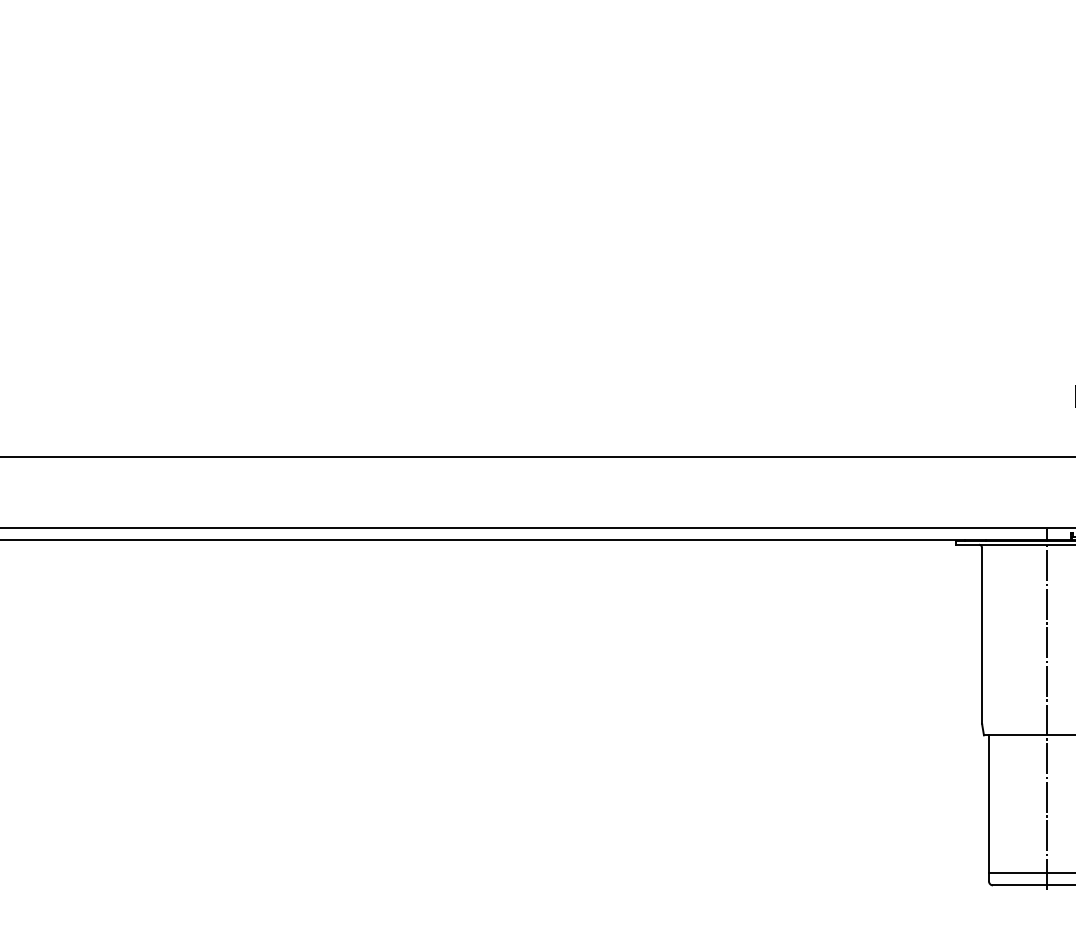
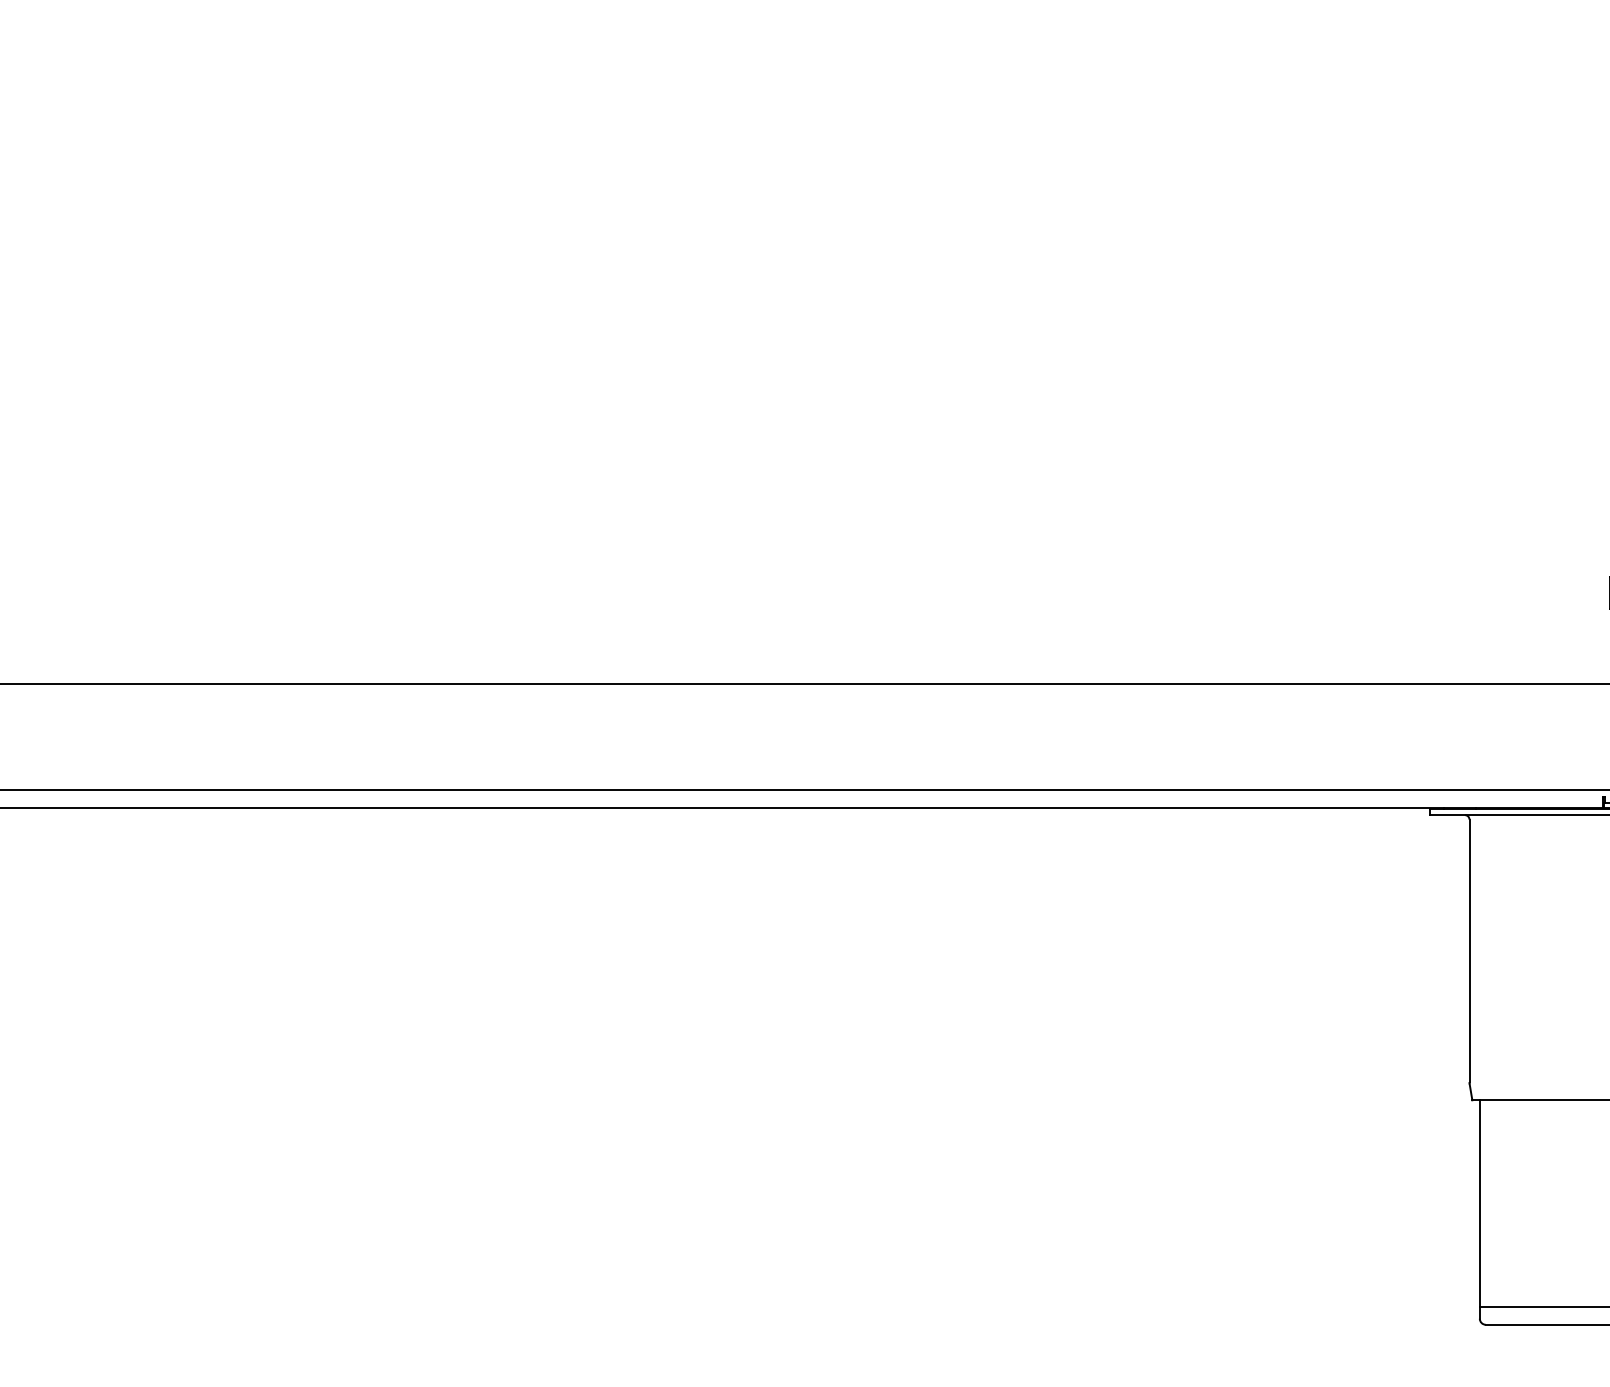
line: (1046, 708) -> (1565, 1060), removed

